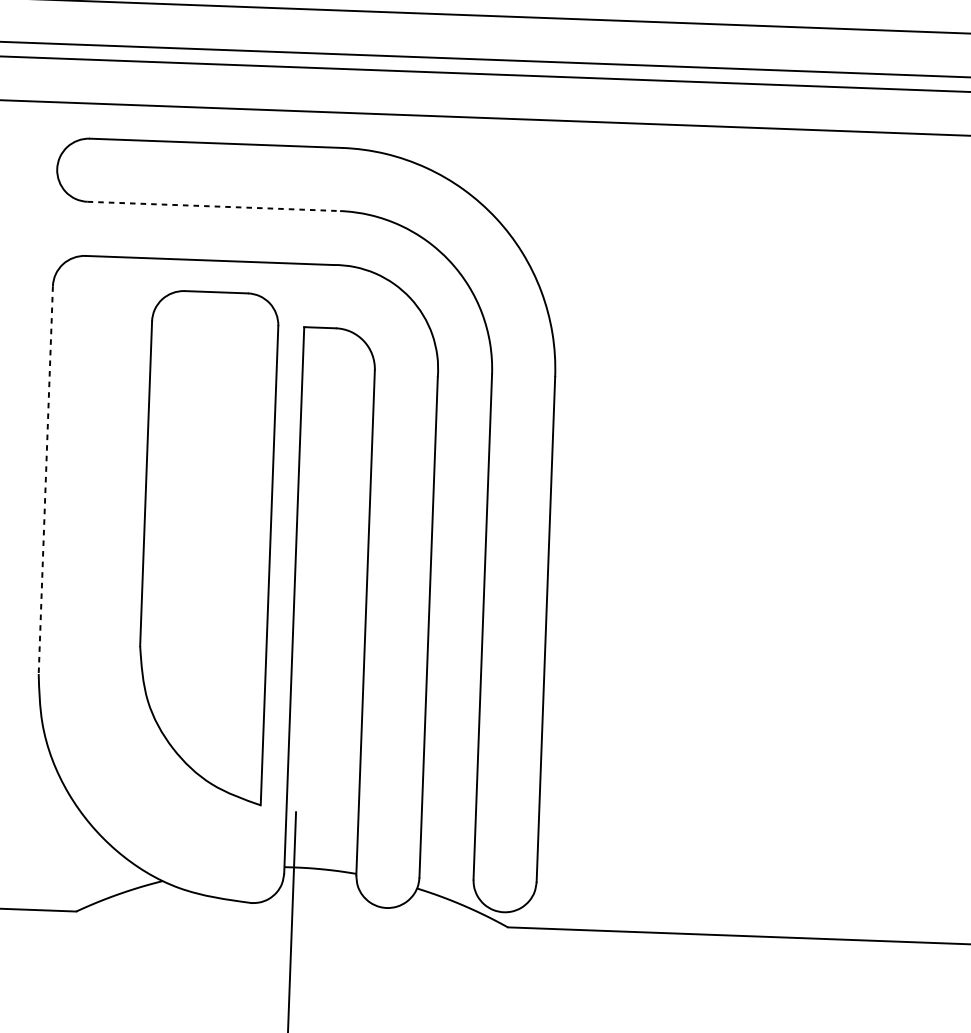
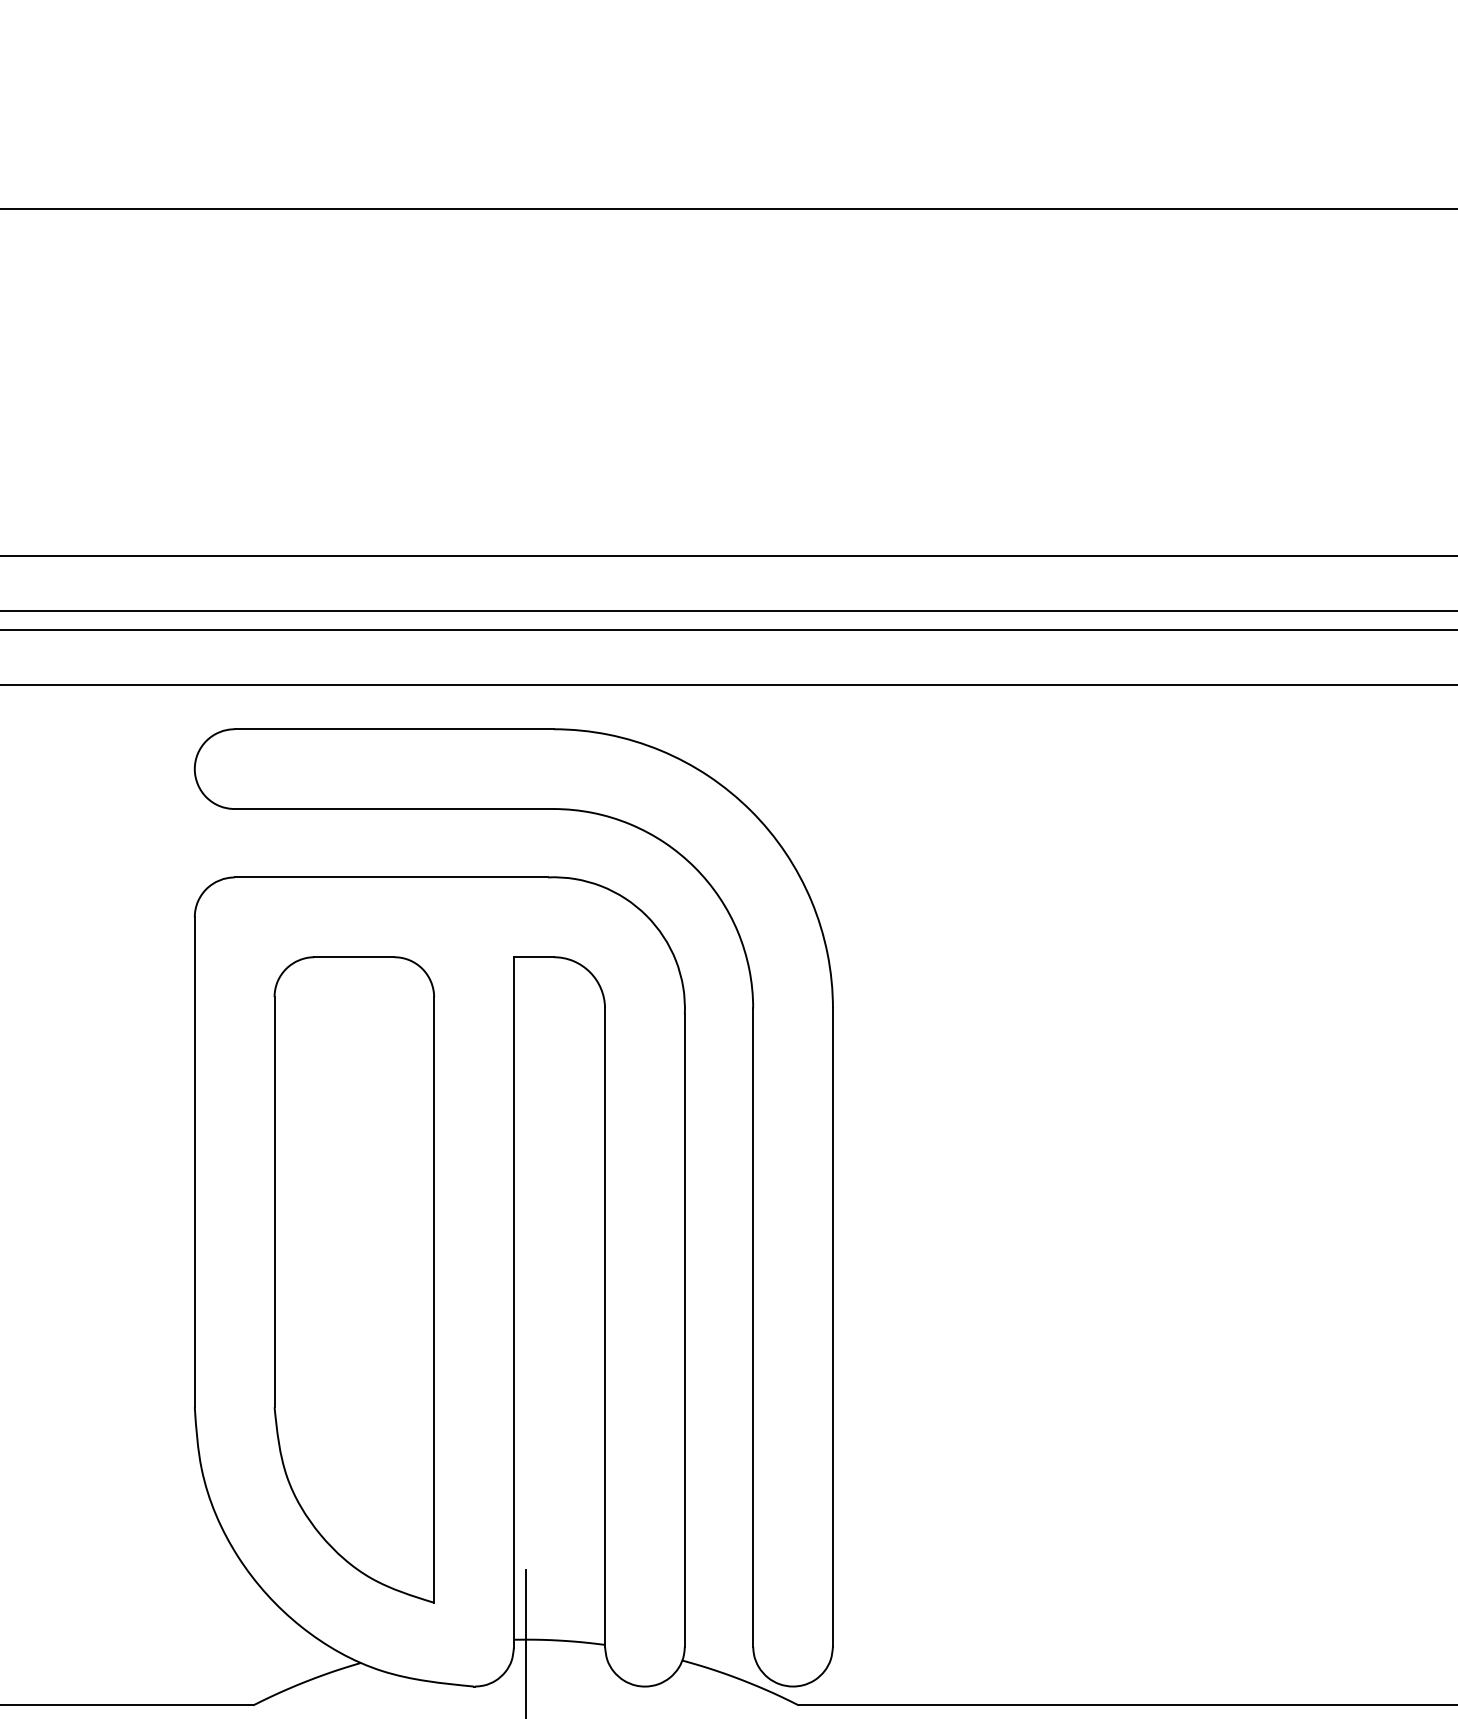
line: (214, 206) -> (394, 809), dashed -> solid
line: (45, 480) -> (194, 1162), dashed -> solid
part: (206, 547) -> (353, 1279), moved

